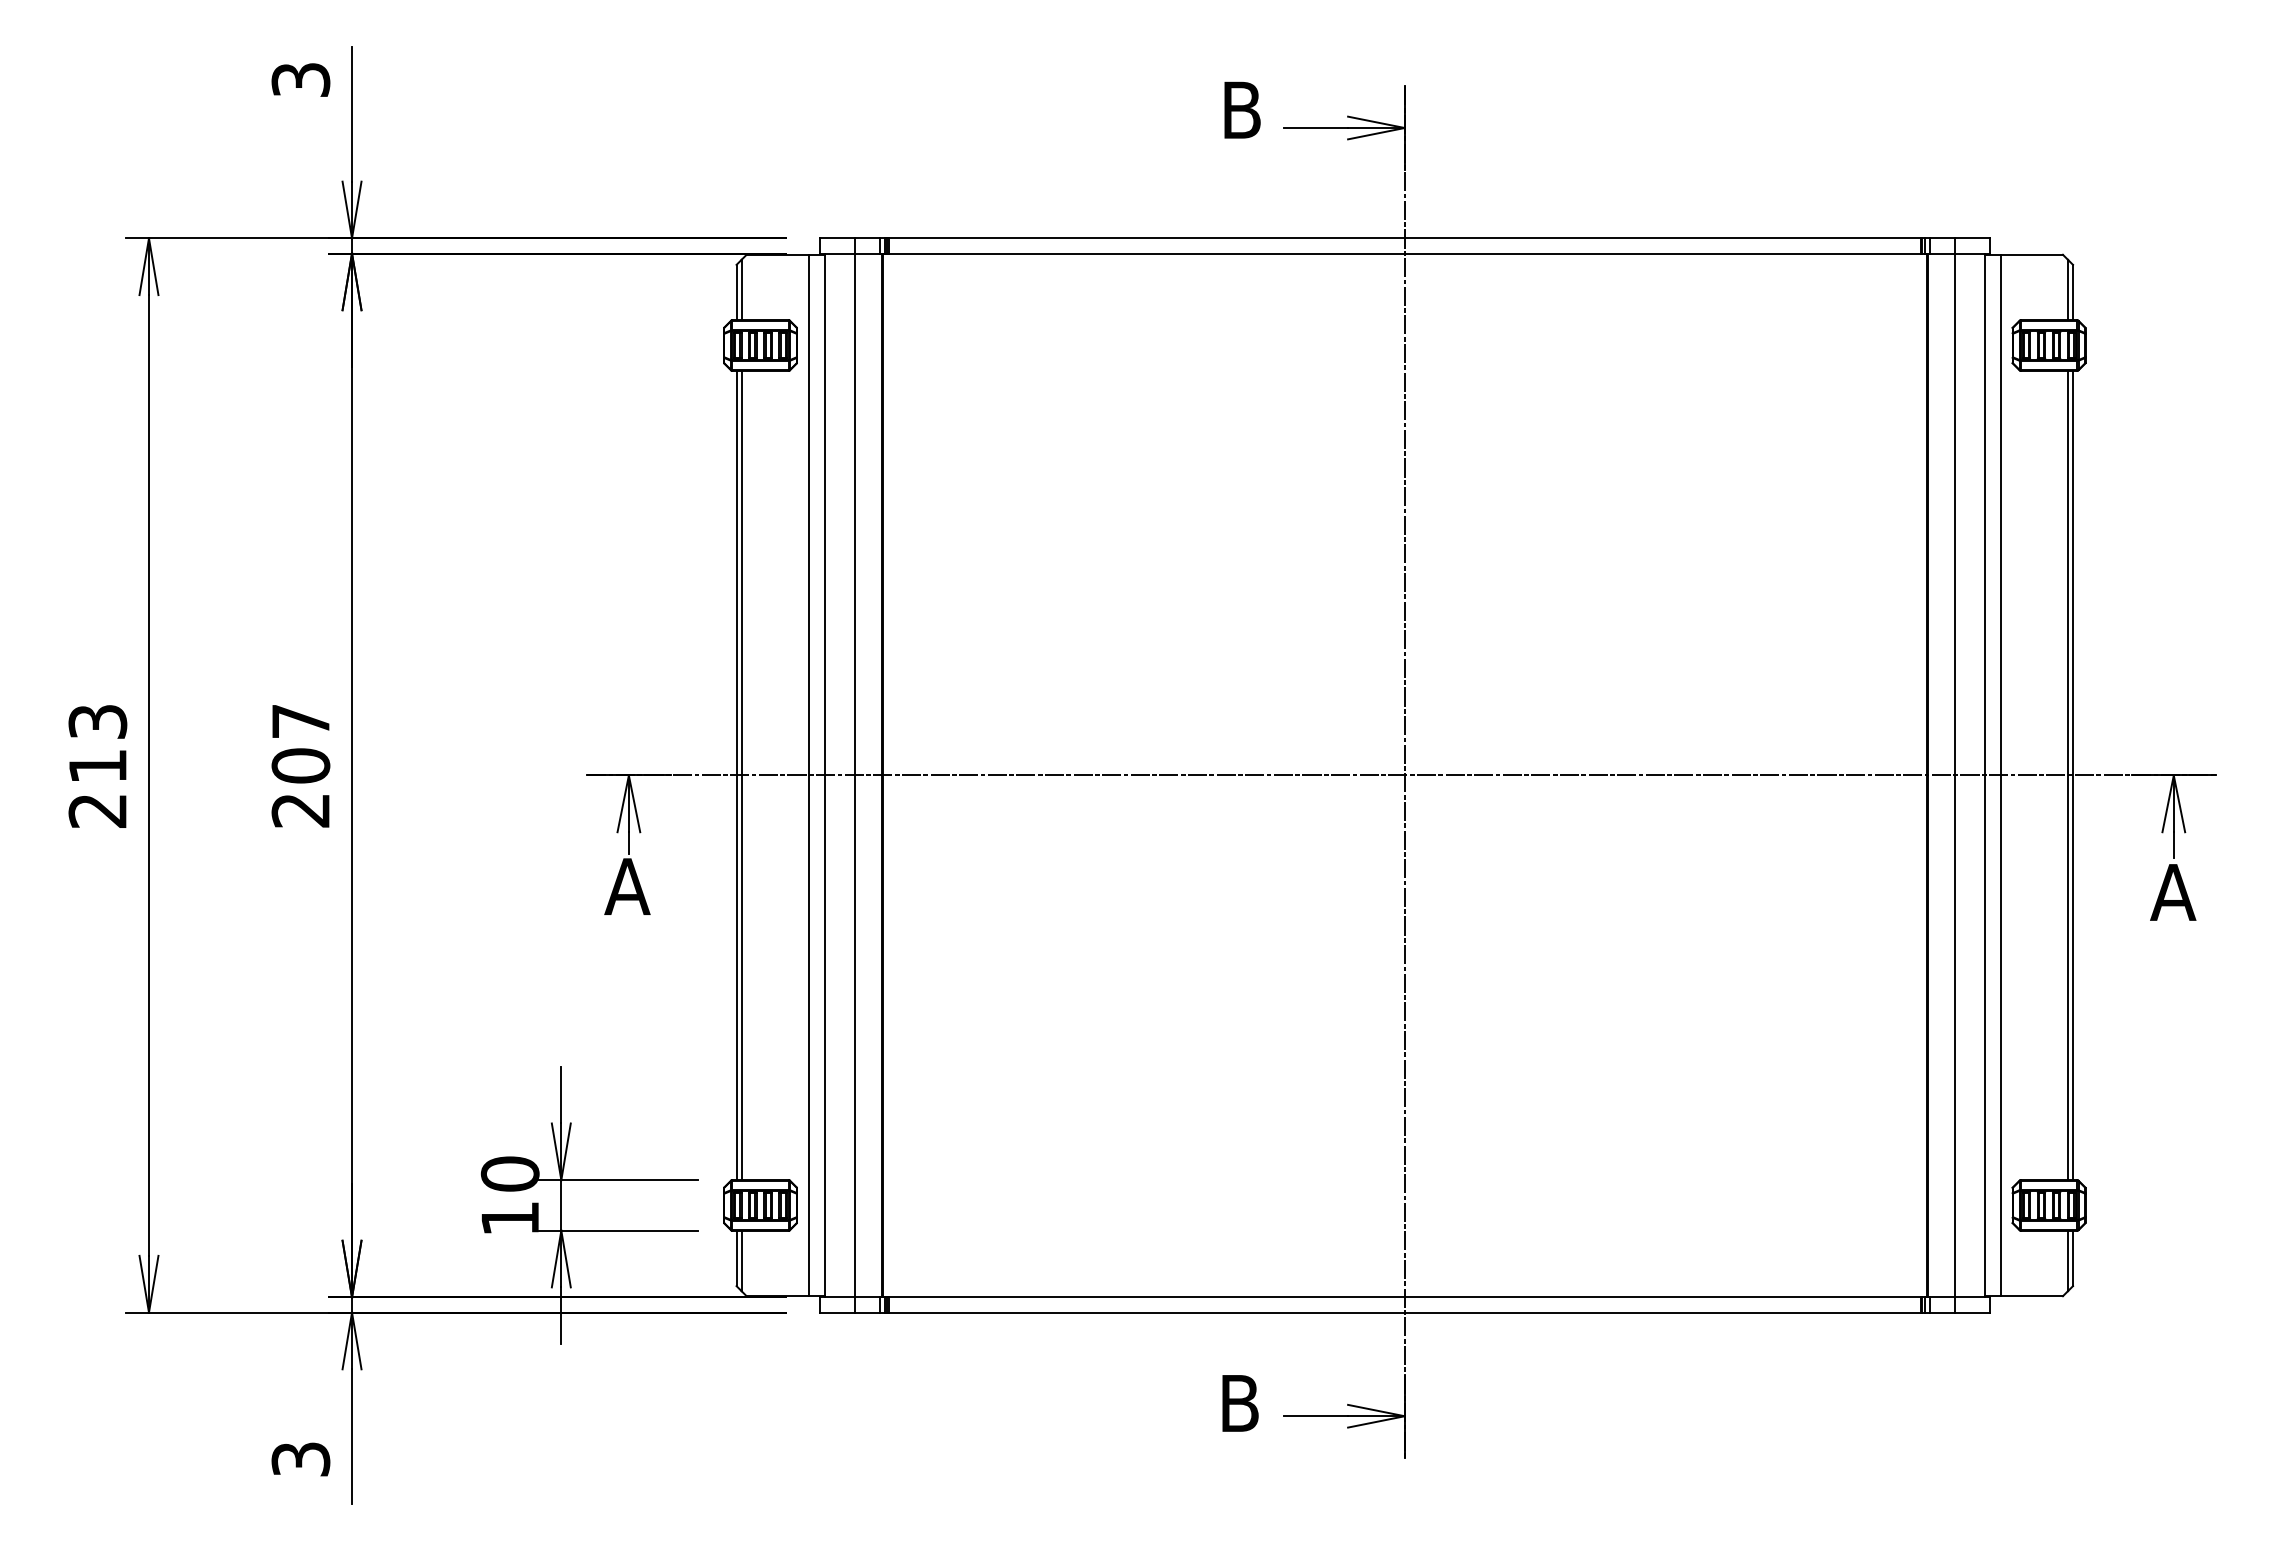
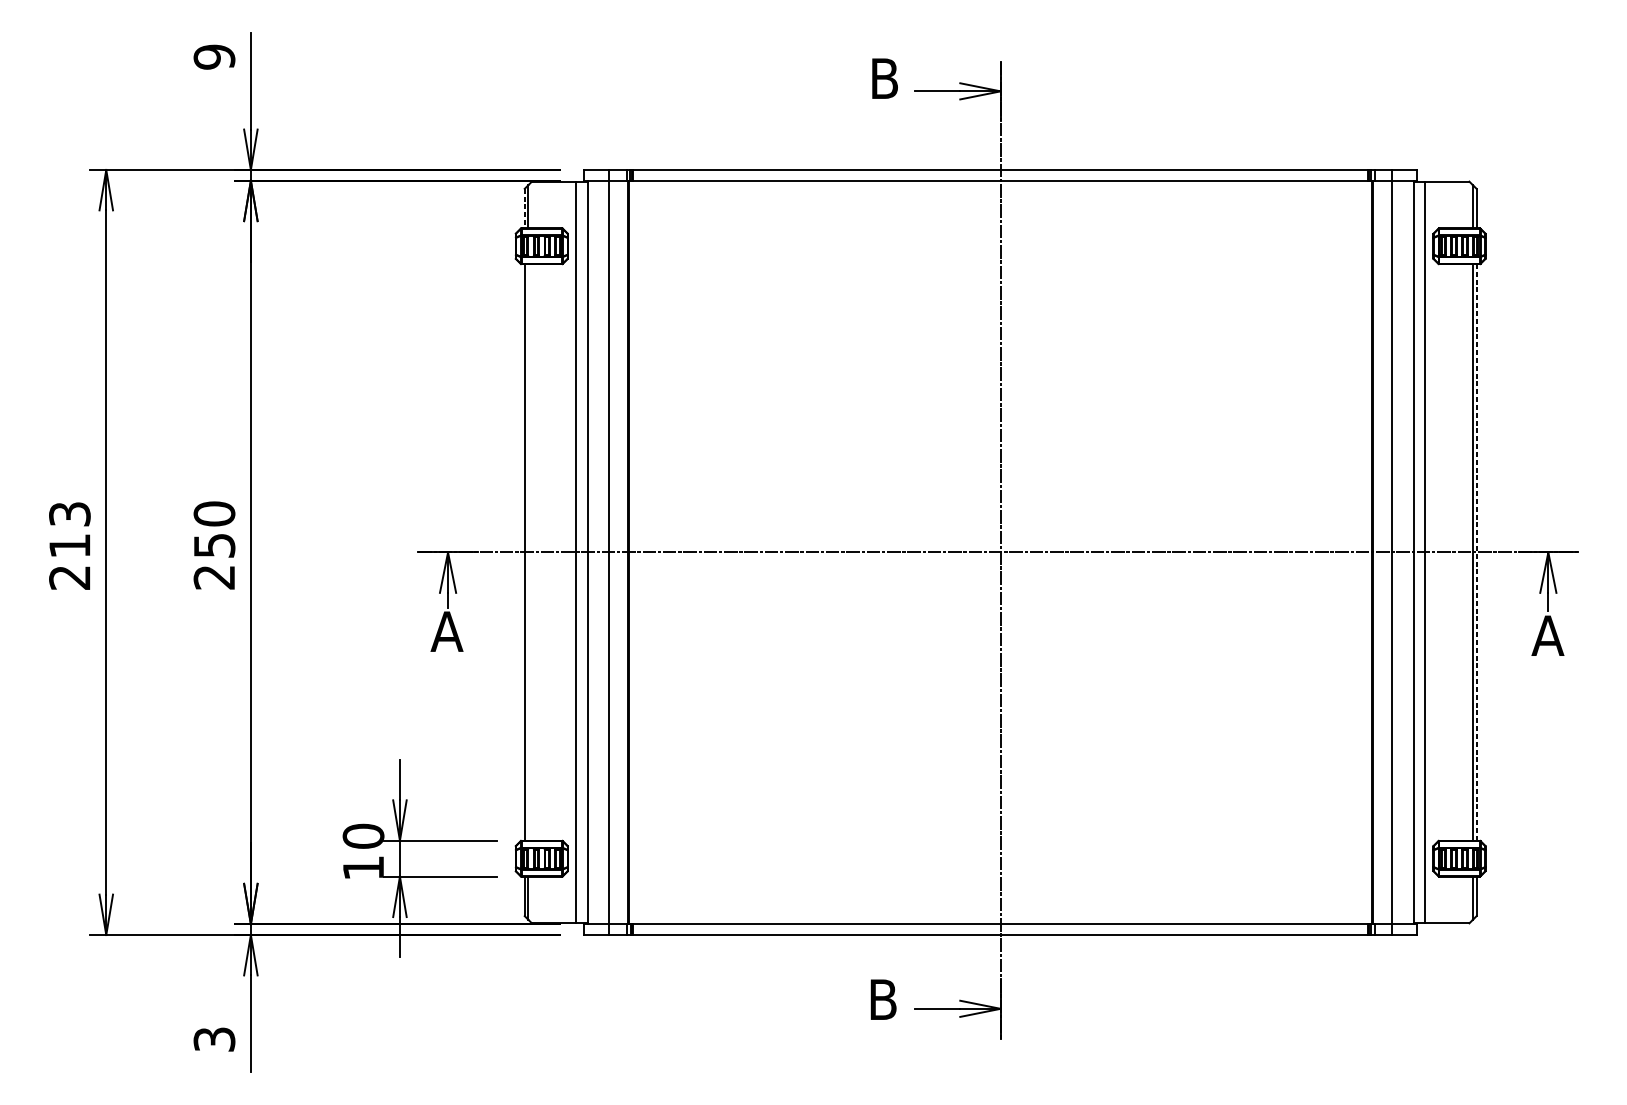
text: (300, 79) -> (214, 56), 3 -> 9
line: (736, 292) -> (524, 208), solid -> dashed
text: (300, 743) -> (214, 529), 207 -> 250
line: (741, 775) -> (528, 552), removed
line: (2073, 775) -> (1476, 552), solid -> dashed

